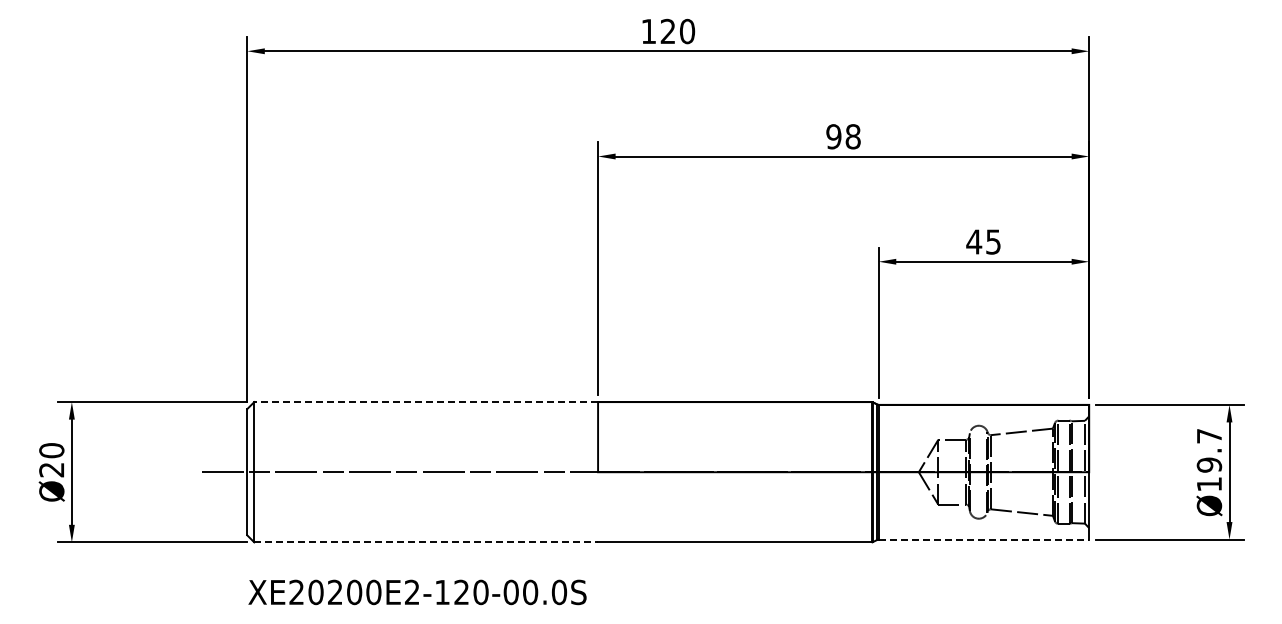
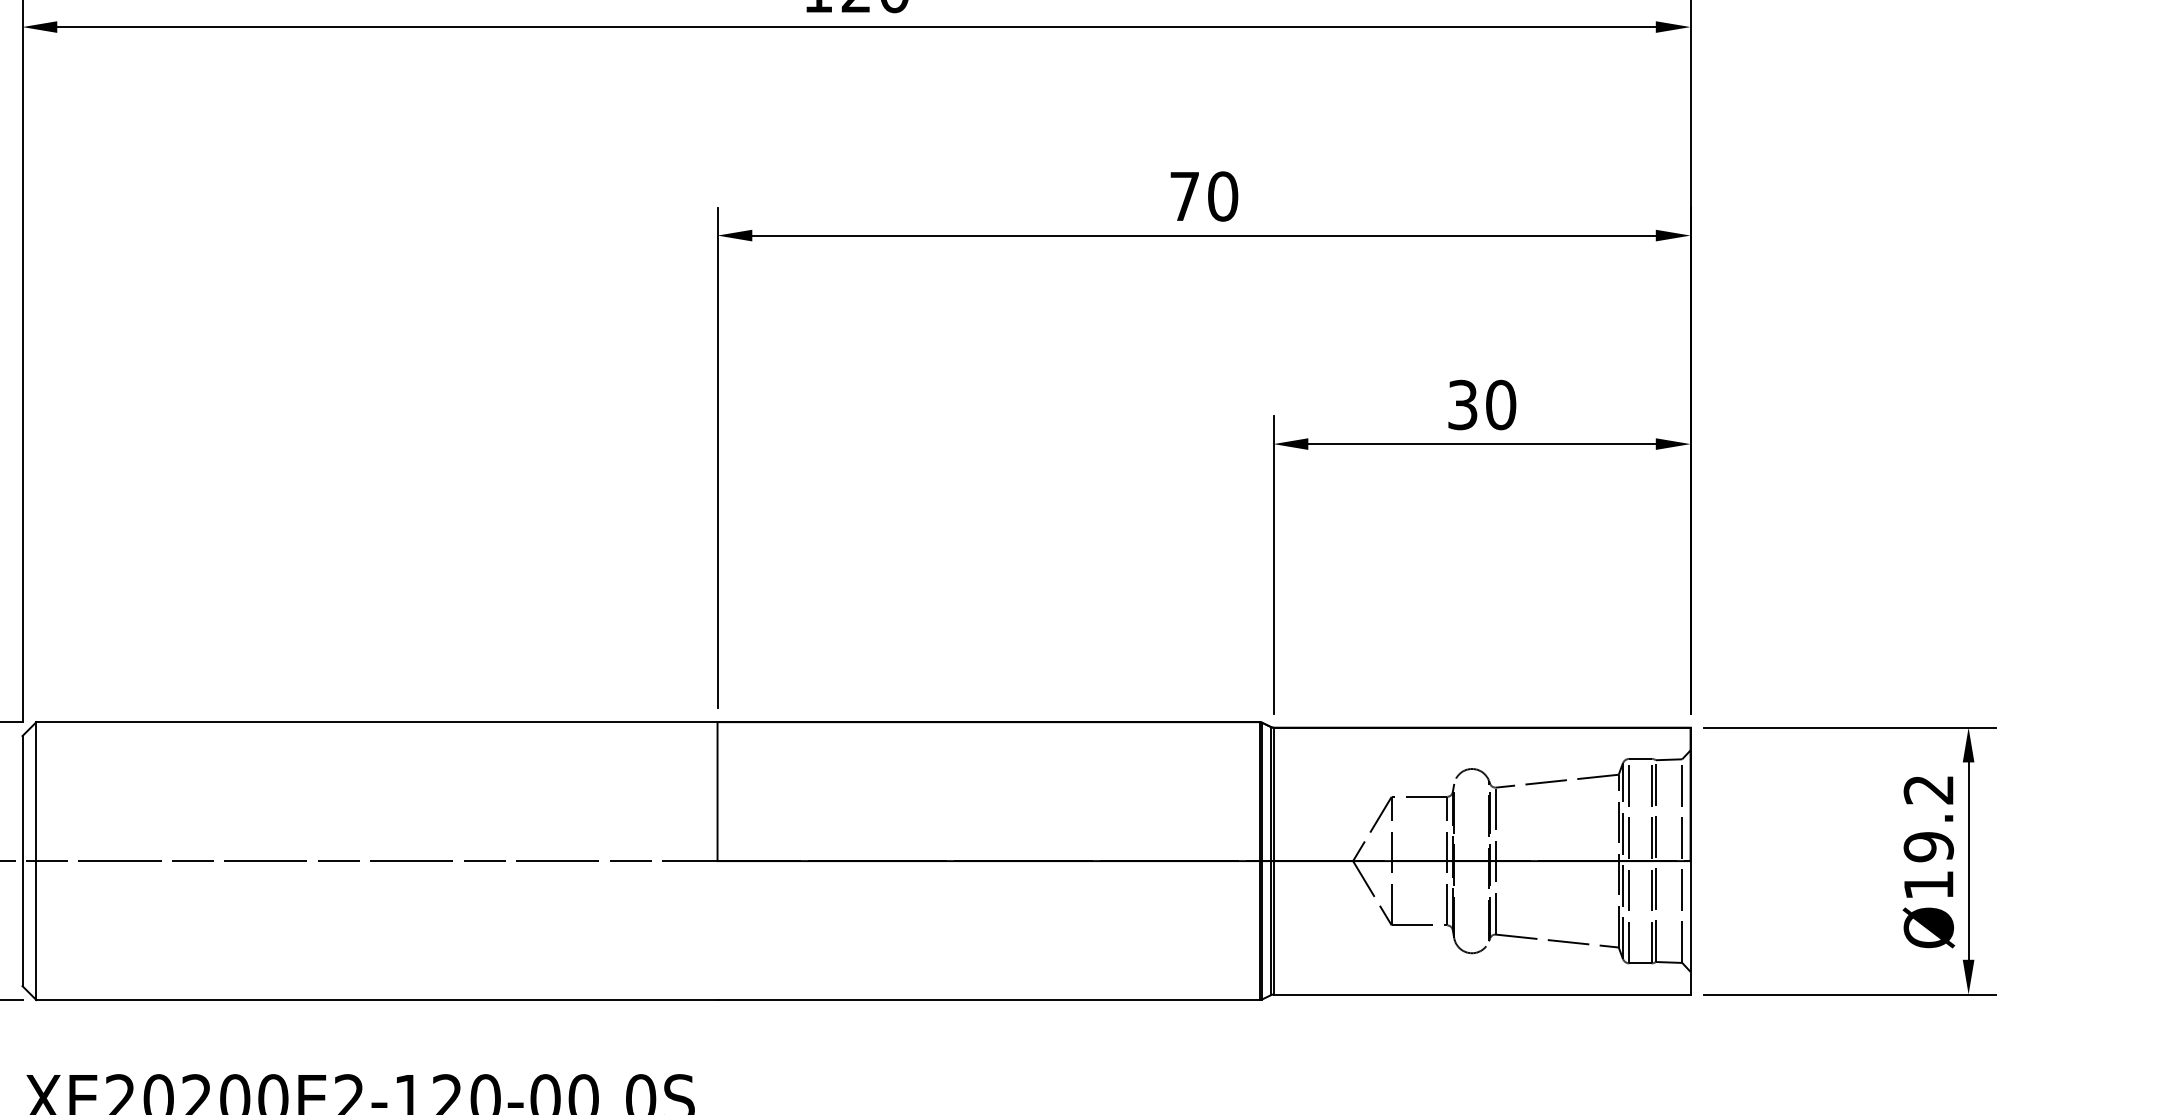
text: (843, 136) -> (1203, 195), 98 -> 70
text: (983, 241) -> (1481, 403), 45 -> 30
line: (426, 402) -> (377, 722), dashed -> solid
text: (1208, 436) -> (1926, 790), Ø19.7 -> Ø19.2
line: (984, 539) -> (1483, 994), dashed -> solid
line: (426, 542) -> (377, 1000), dashed -> solid

